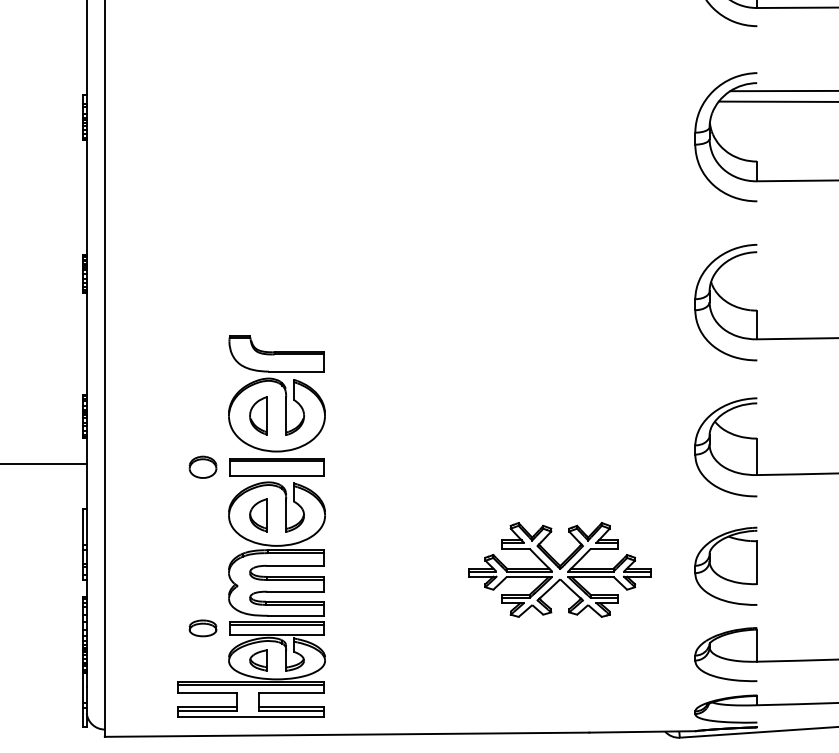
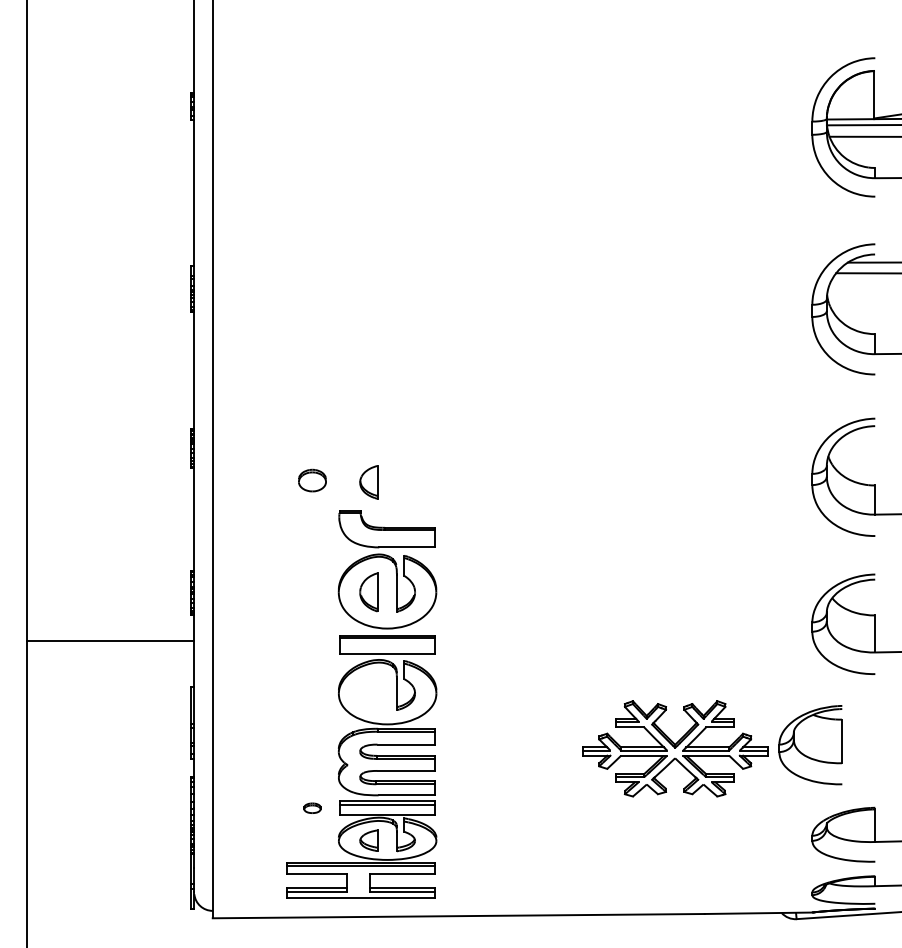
part: (203, 467) -> (312, 480), moved
part: (258, 515) -> (368, 482), moved
part: (726, 566) -> (810, 745), moved
part: (203, 628) -> (312, 808), size x0.6

